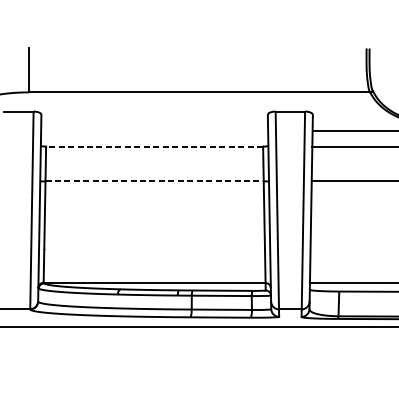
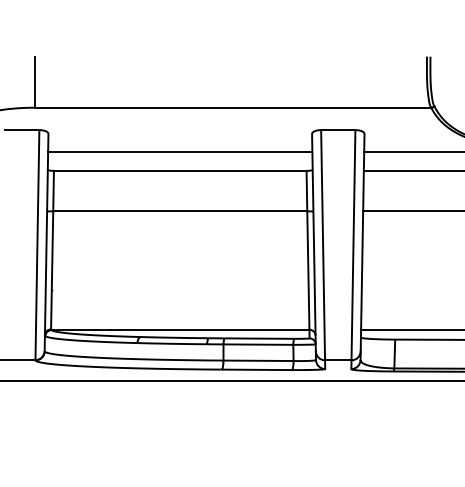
line: (154, 130) -> (180, 152), added
line: (153, 146) -> (179, 170), dashed -> solid
line: (154, 181) -> (180, 211), dashed -> solid

